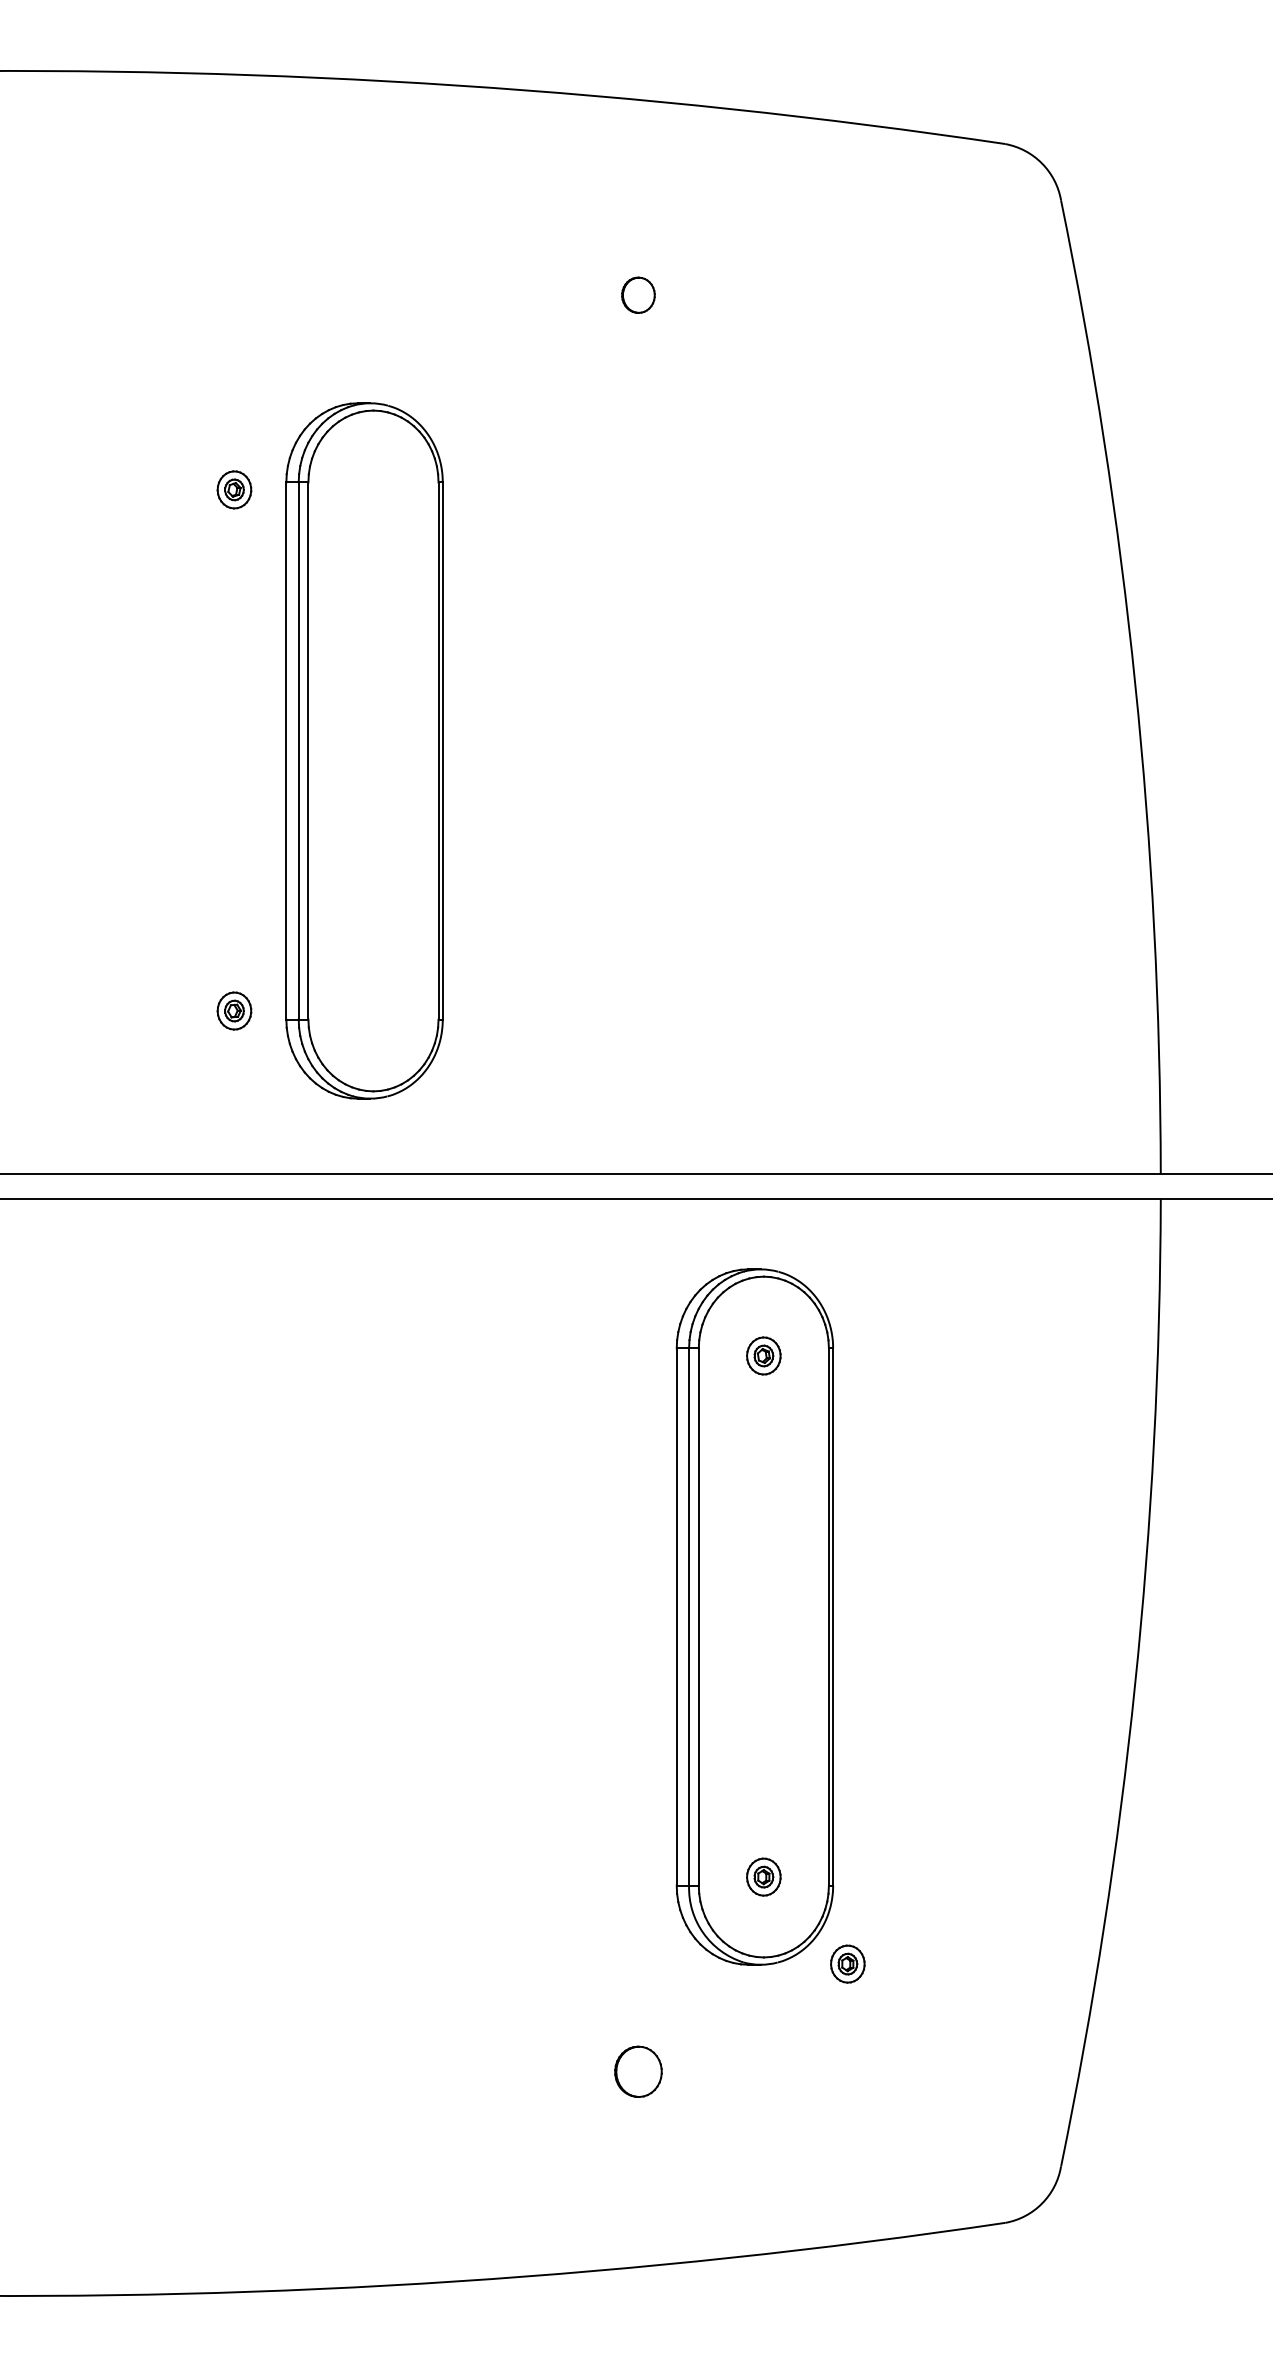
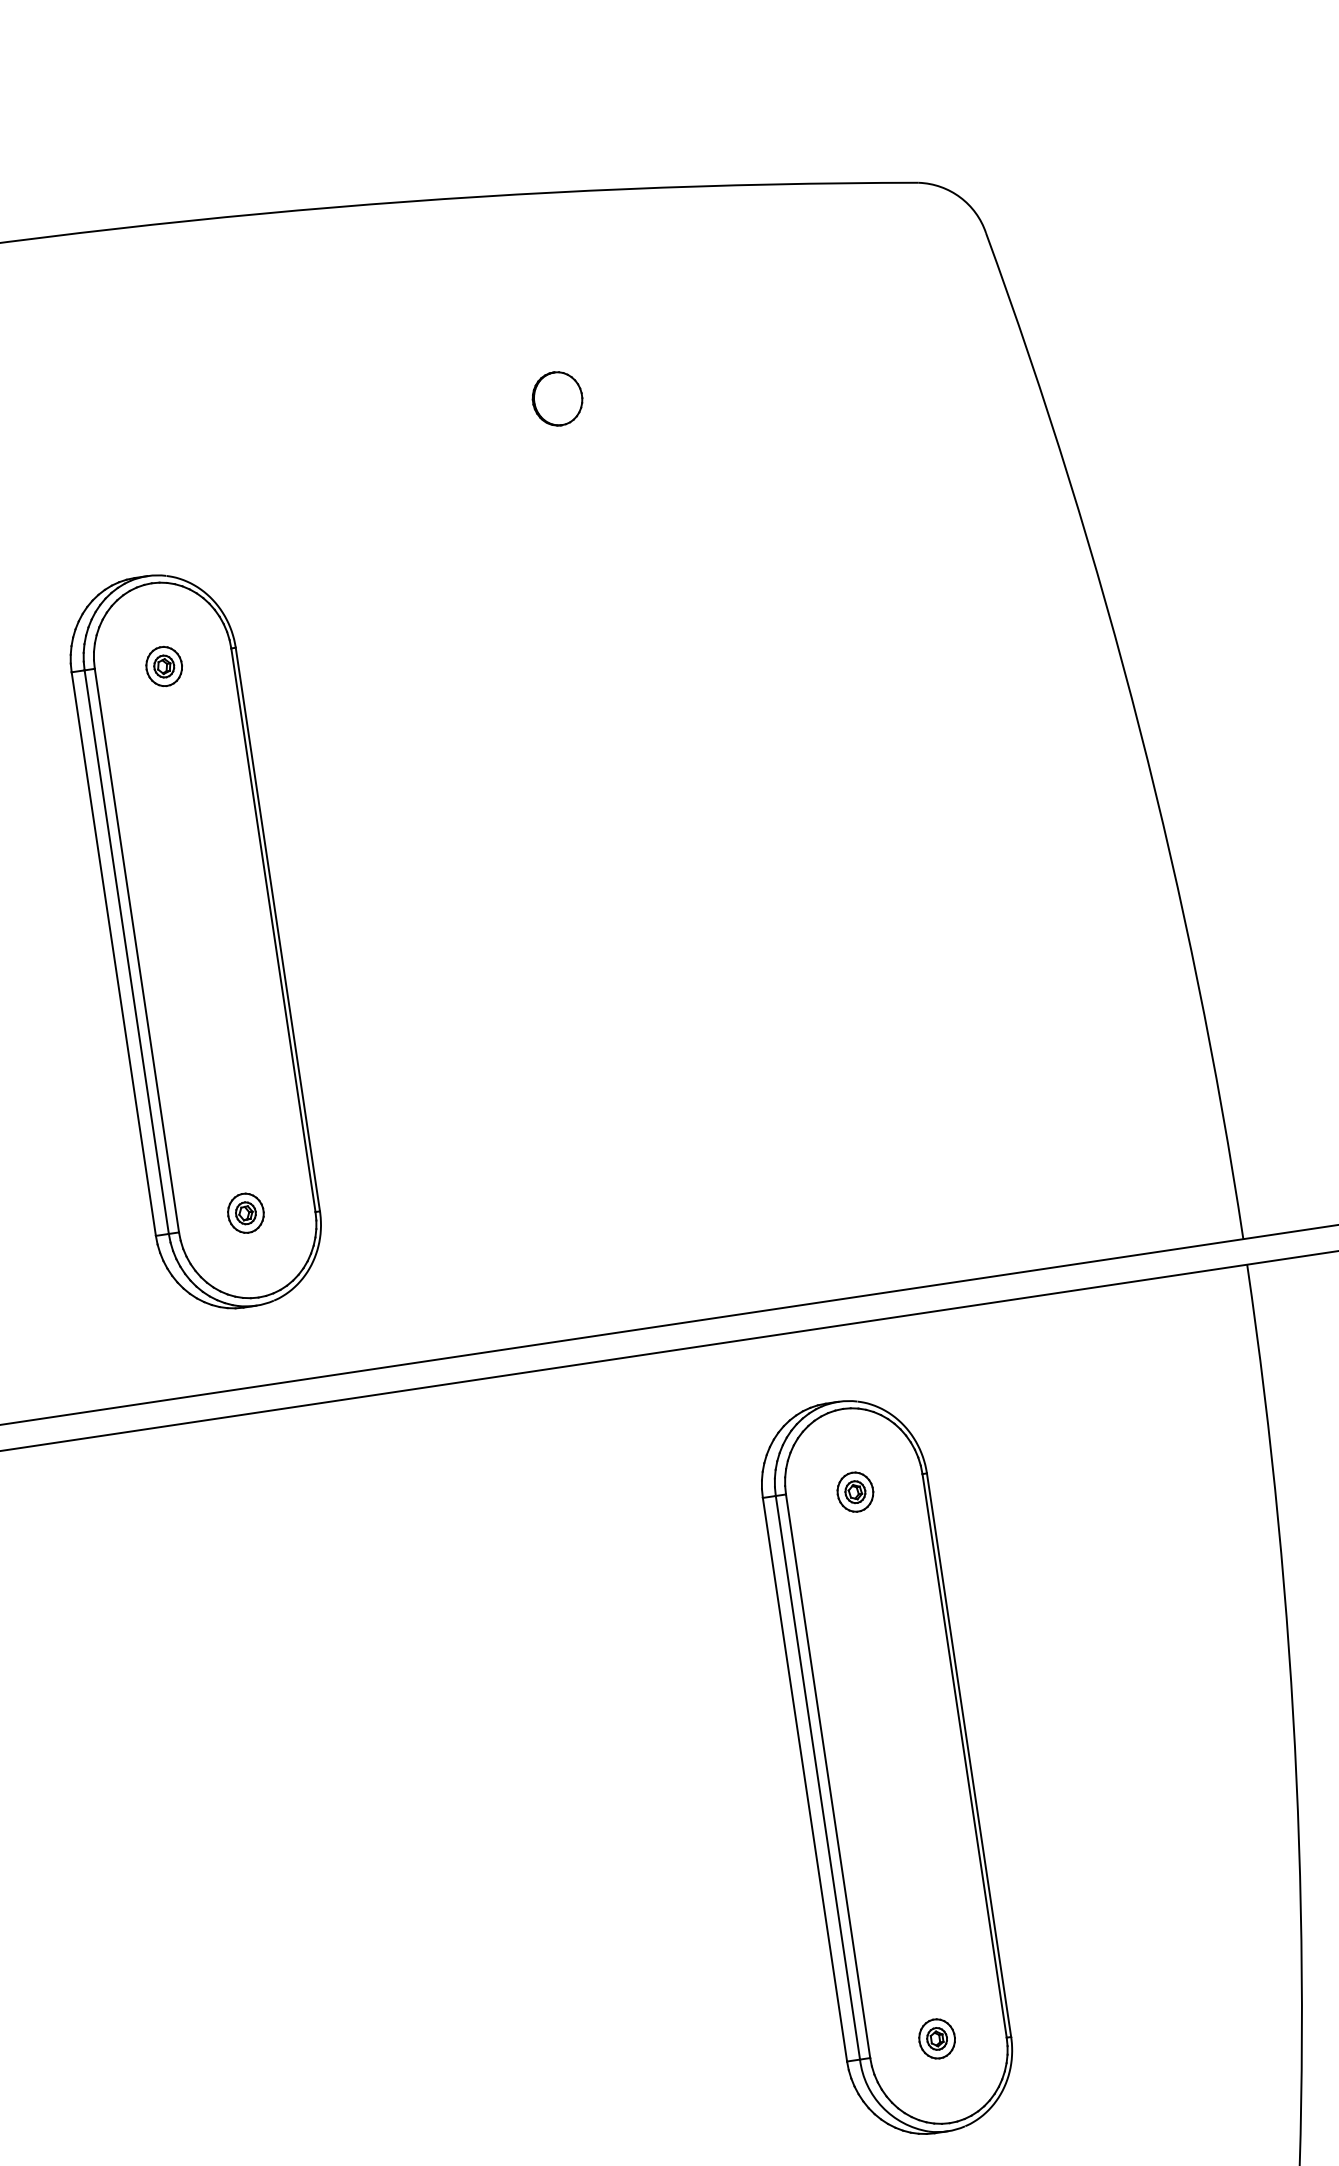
part: (638, 295) -> (557, 399), size x1.43
part: (364, 750) -> (195, 941), moved
part: (847, 1963) -> (1038, 2116), removed

